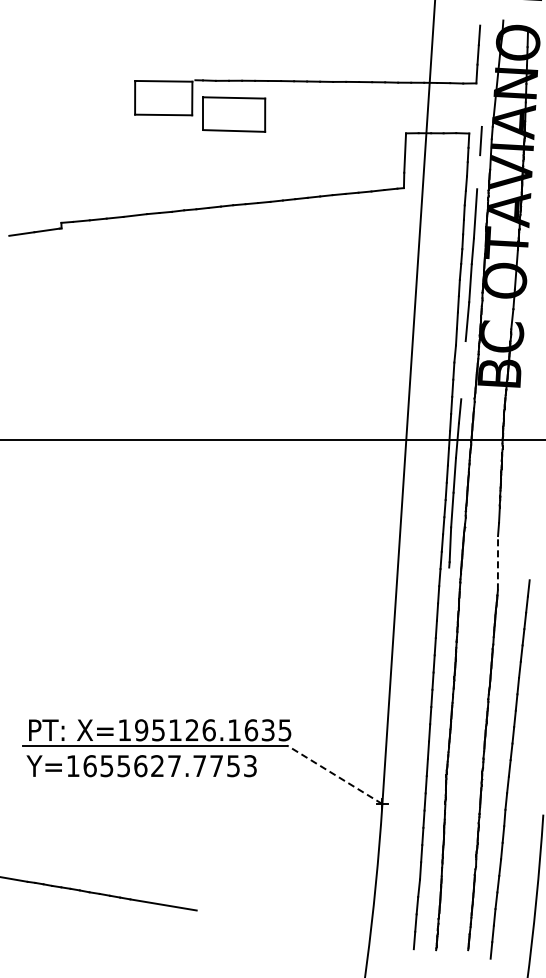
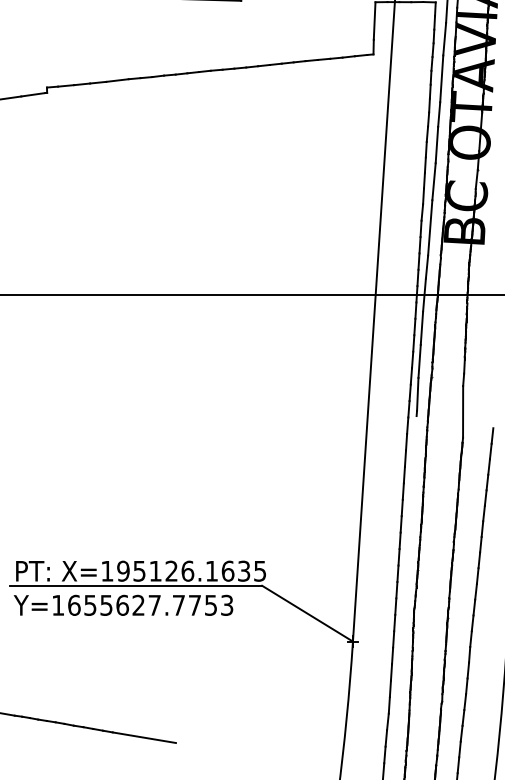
line: (478, 172) -> (444, 39), added
line: (463, 370) -> (430, 228), added
line: (497, 562) -> (462, 411), dashed -> solid
line: (334, 774) -> (307, 613), dashed -> solid

